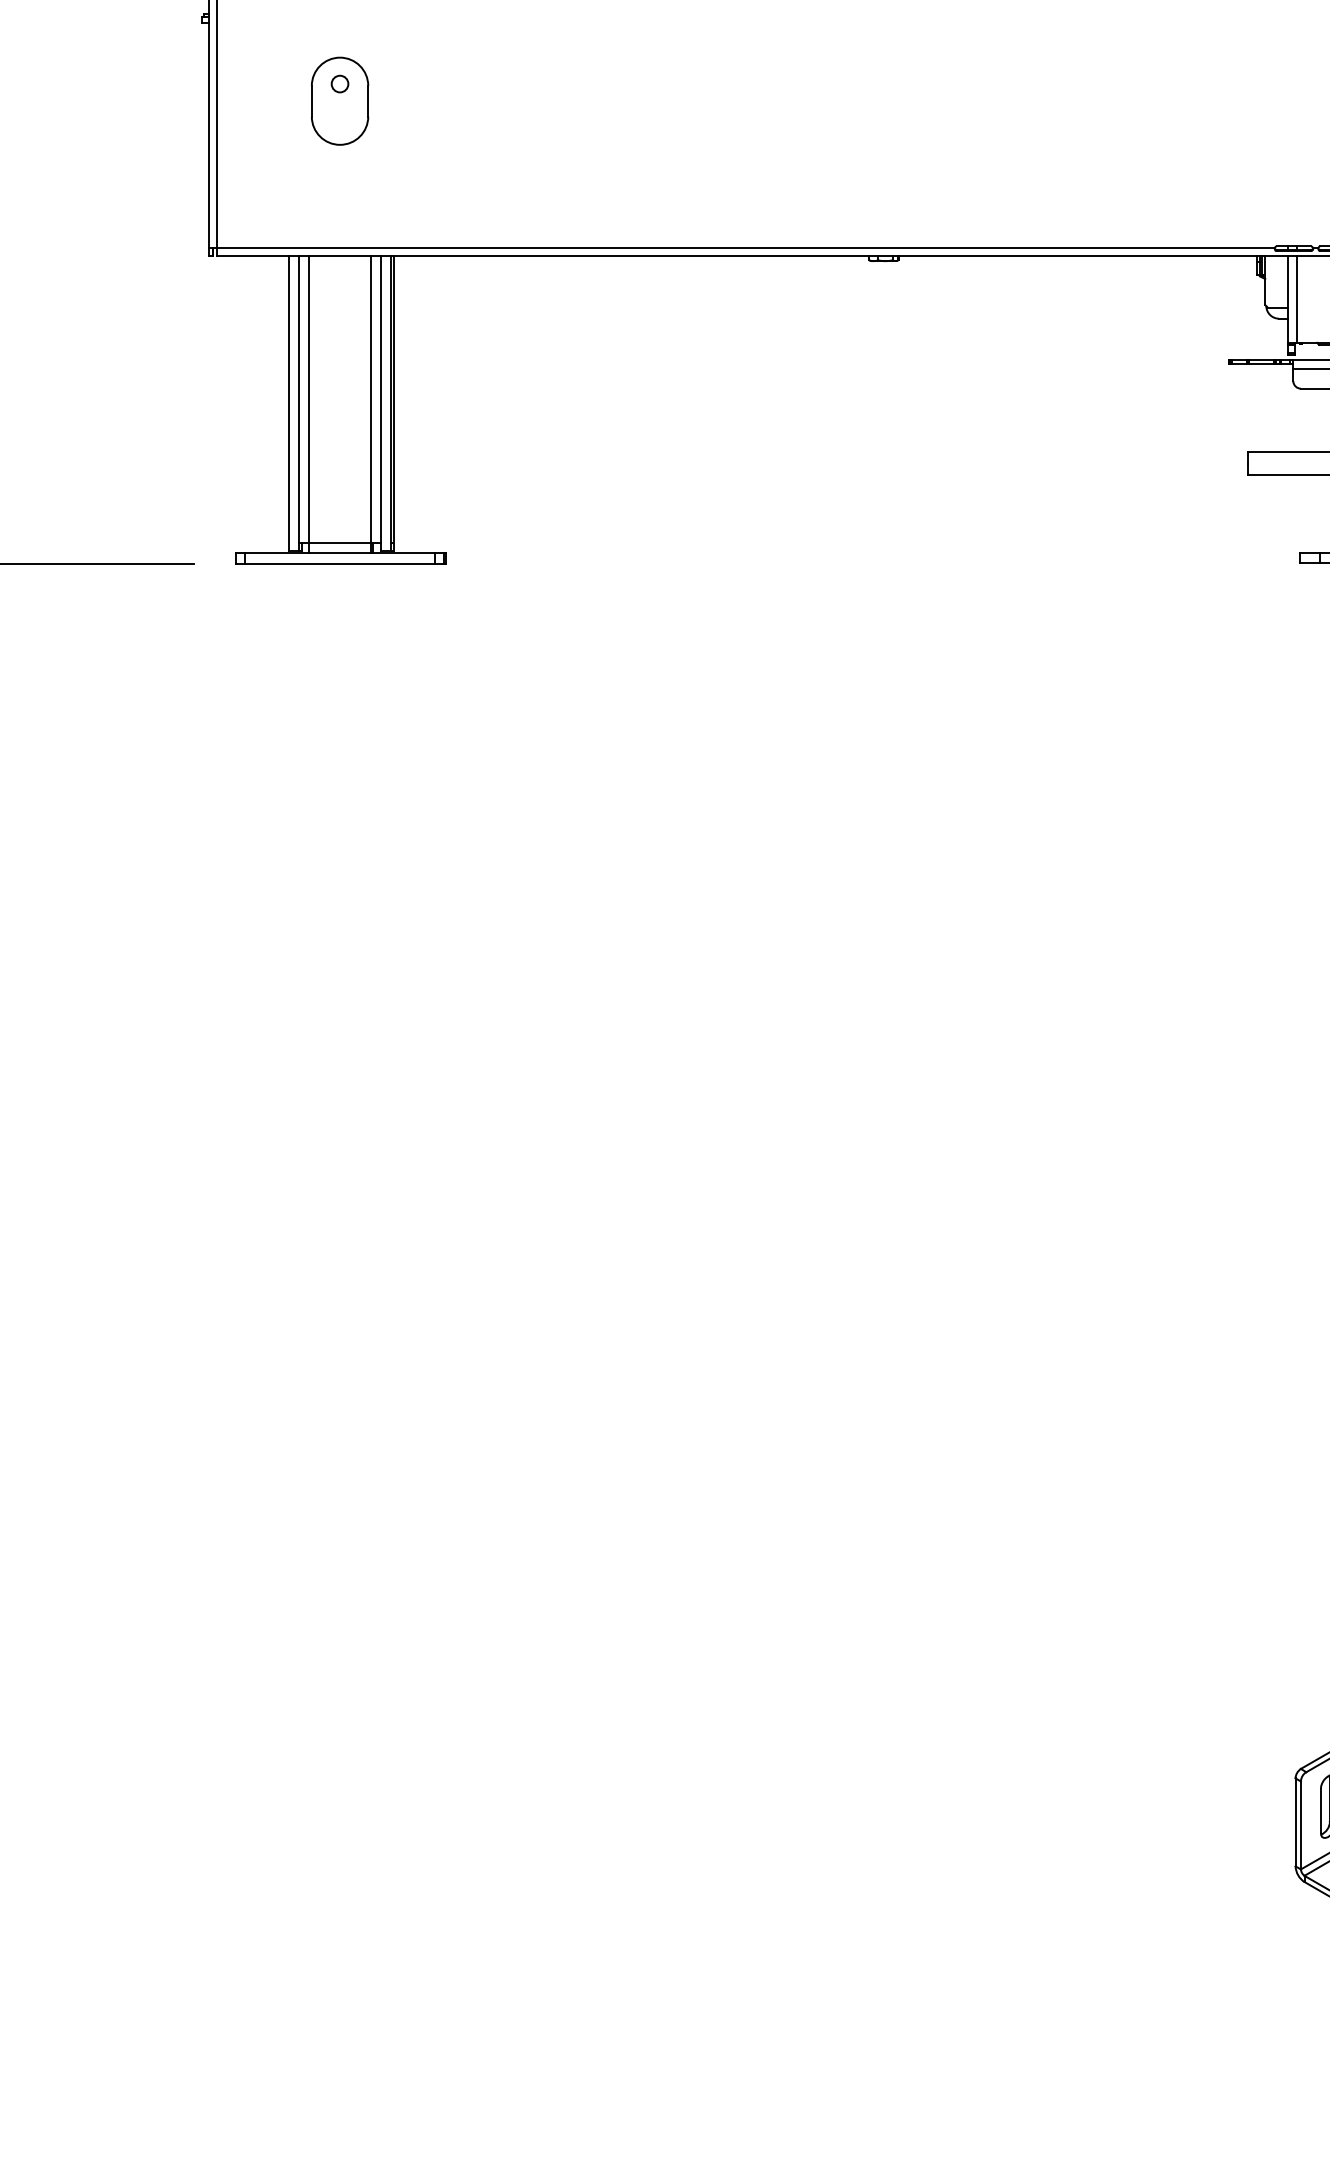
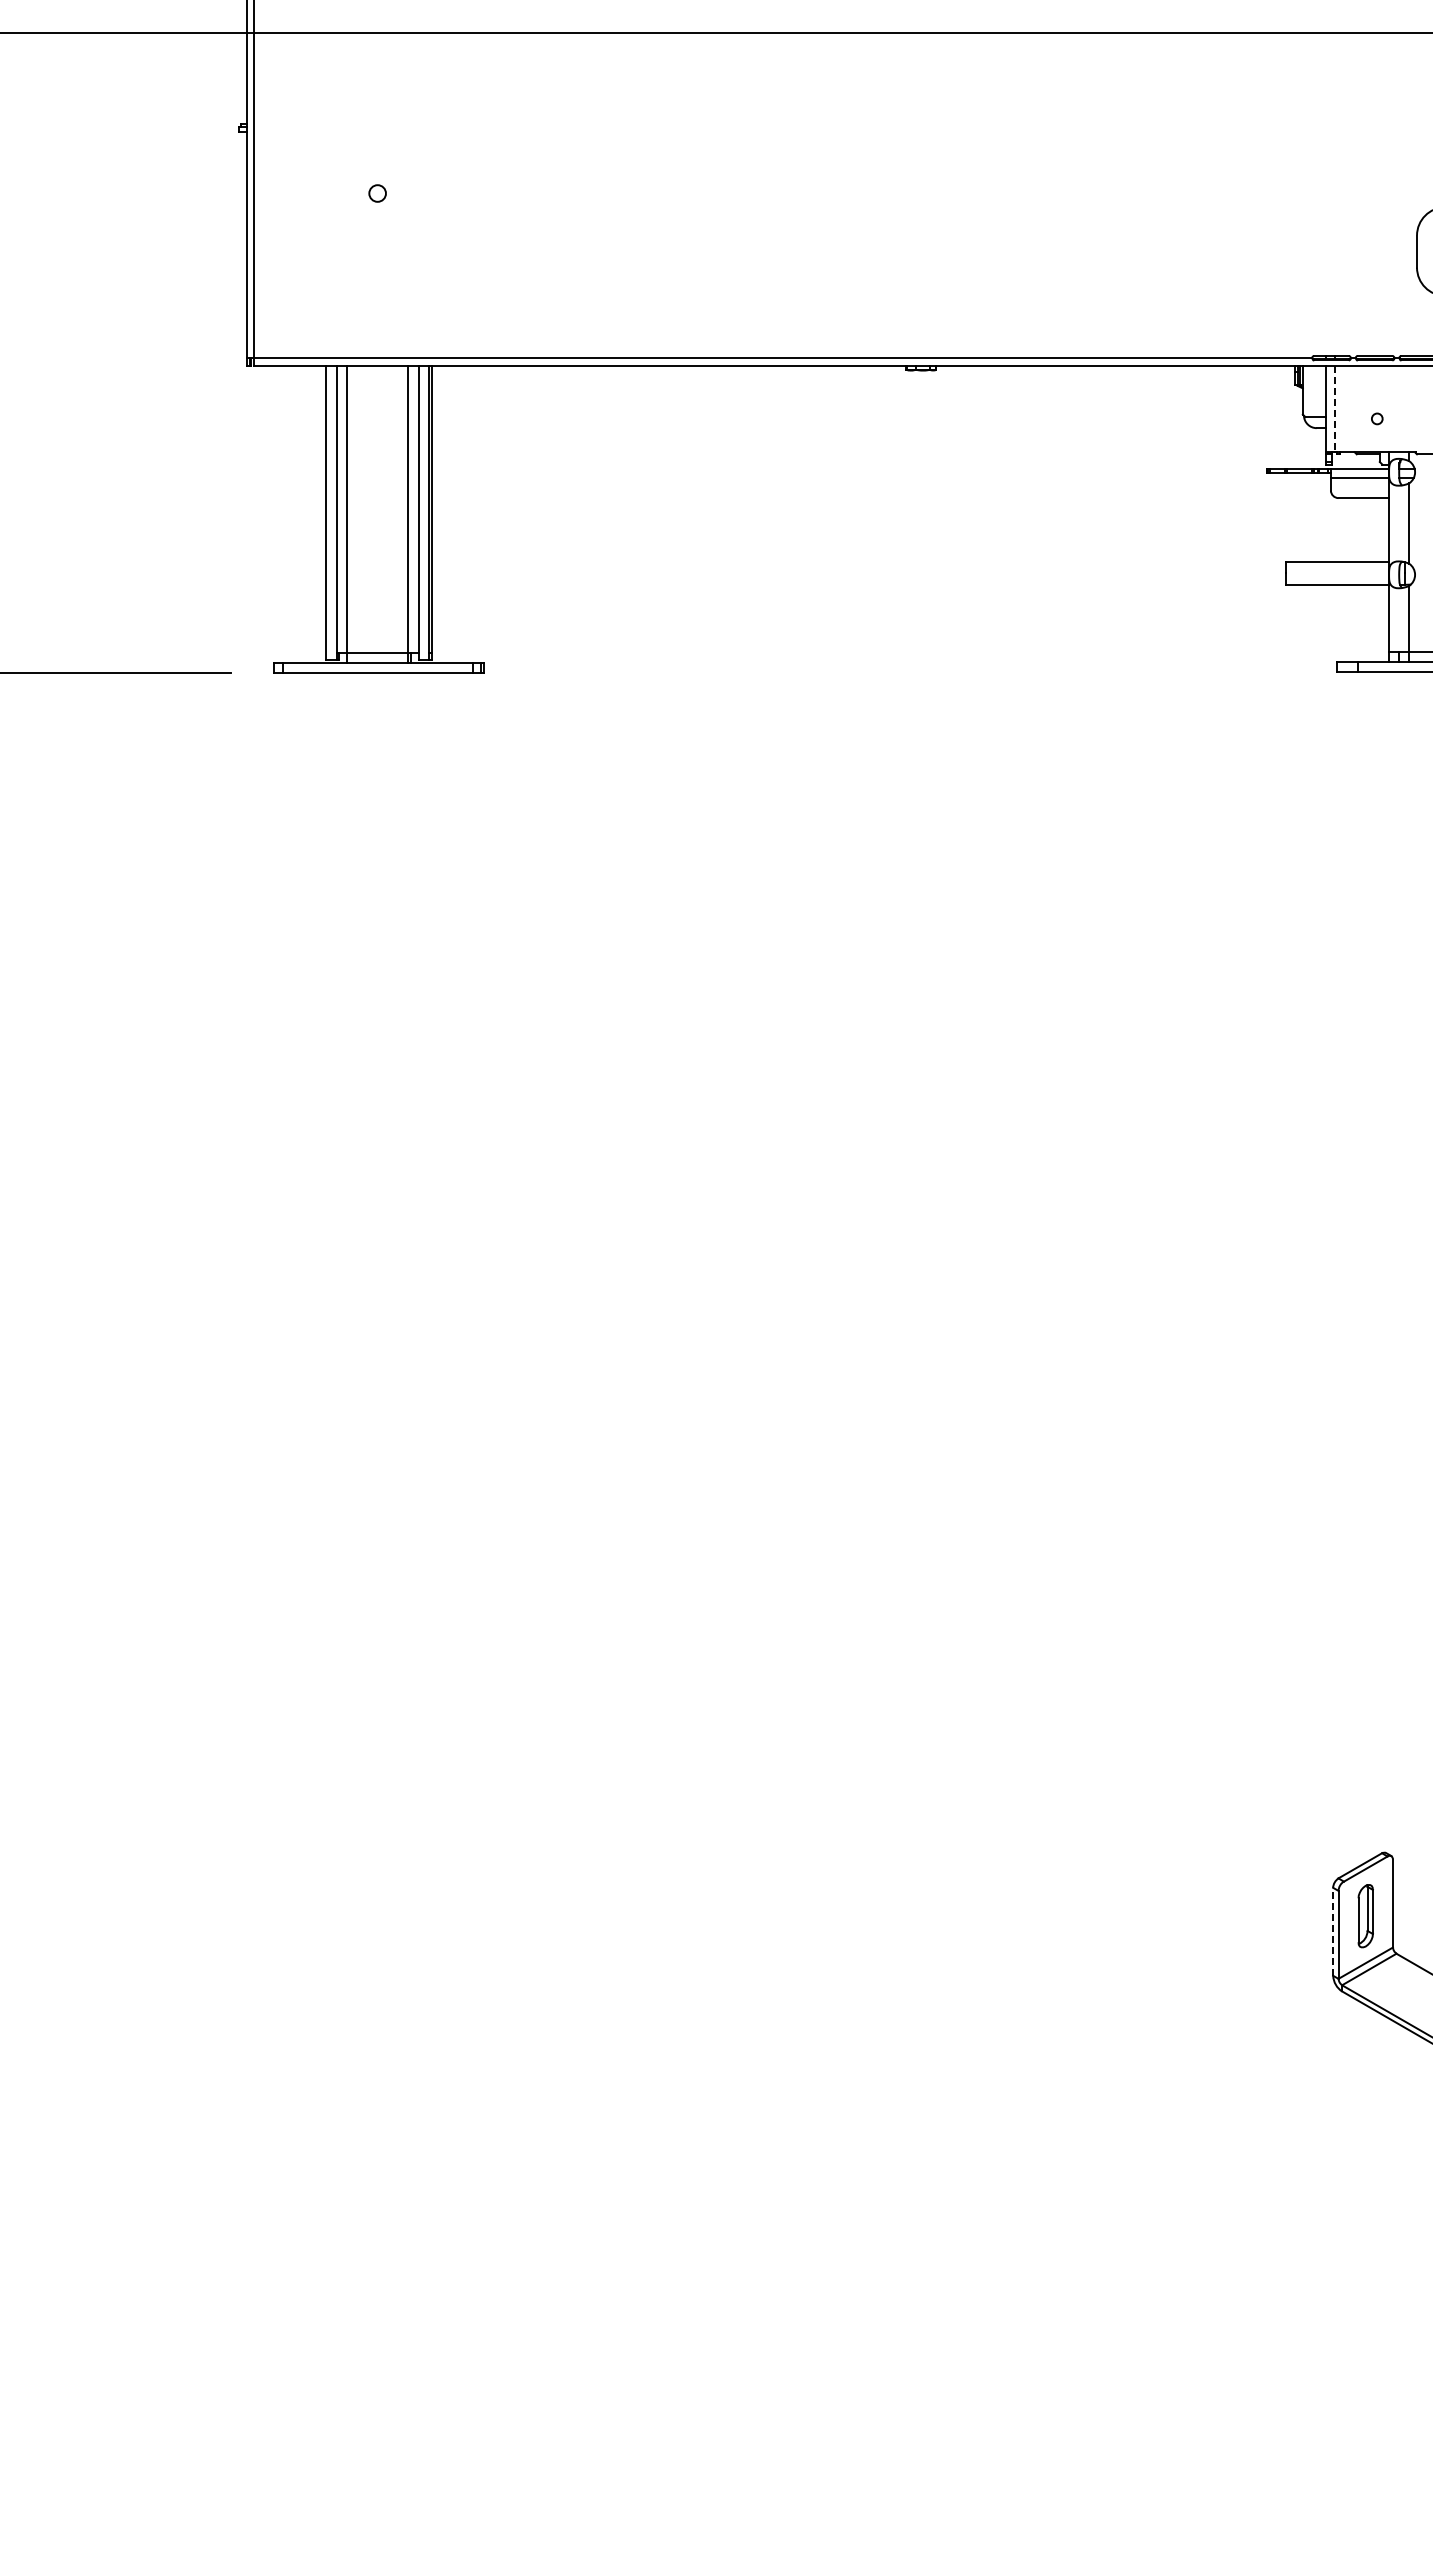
part: (339, 101) -> (377, 210), removed
line: (1296, 300) -> (1334, 409), solid -> dashed
line: (1295, 1822) -> (1333, 1931), solid -> dashed

